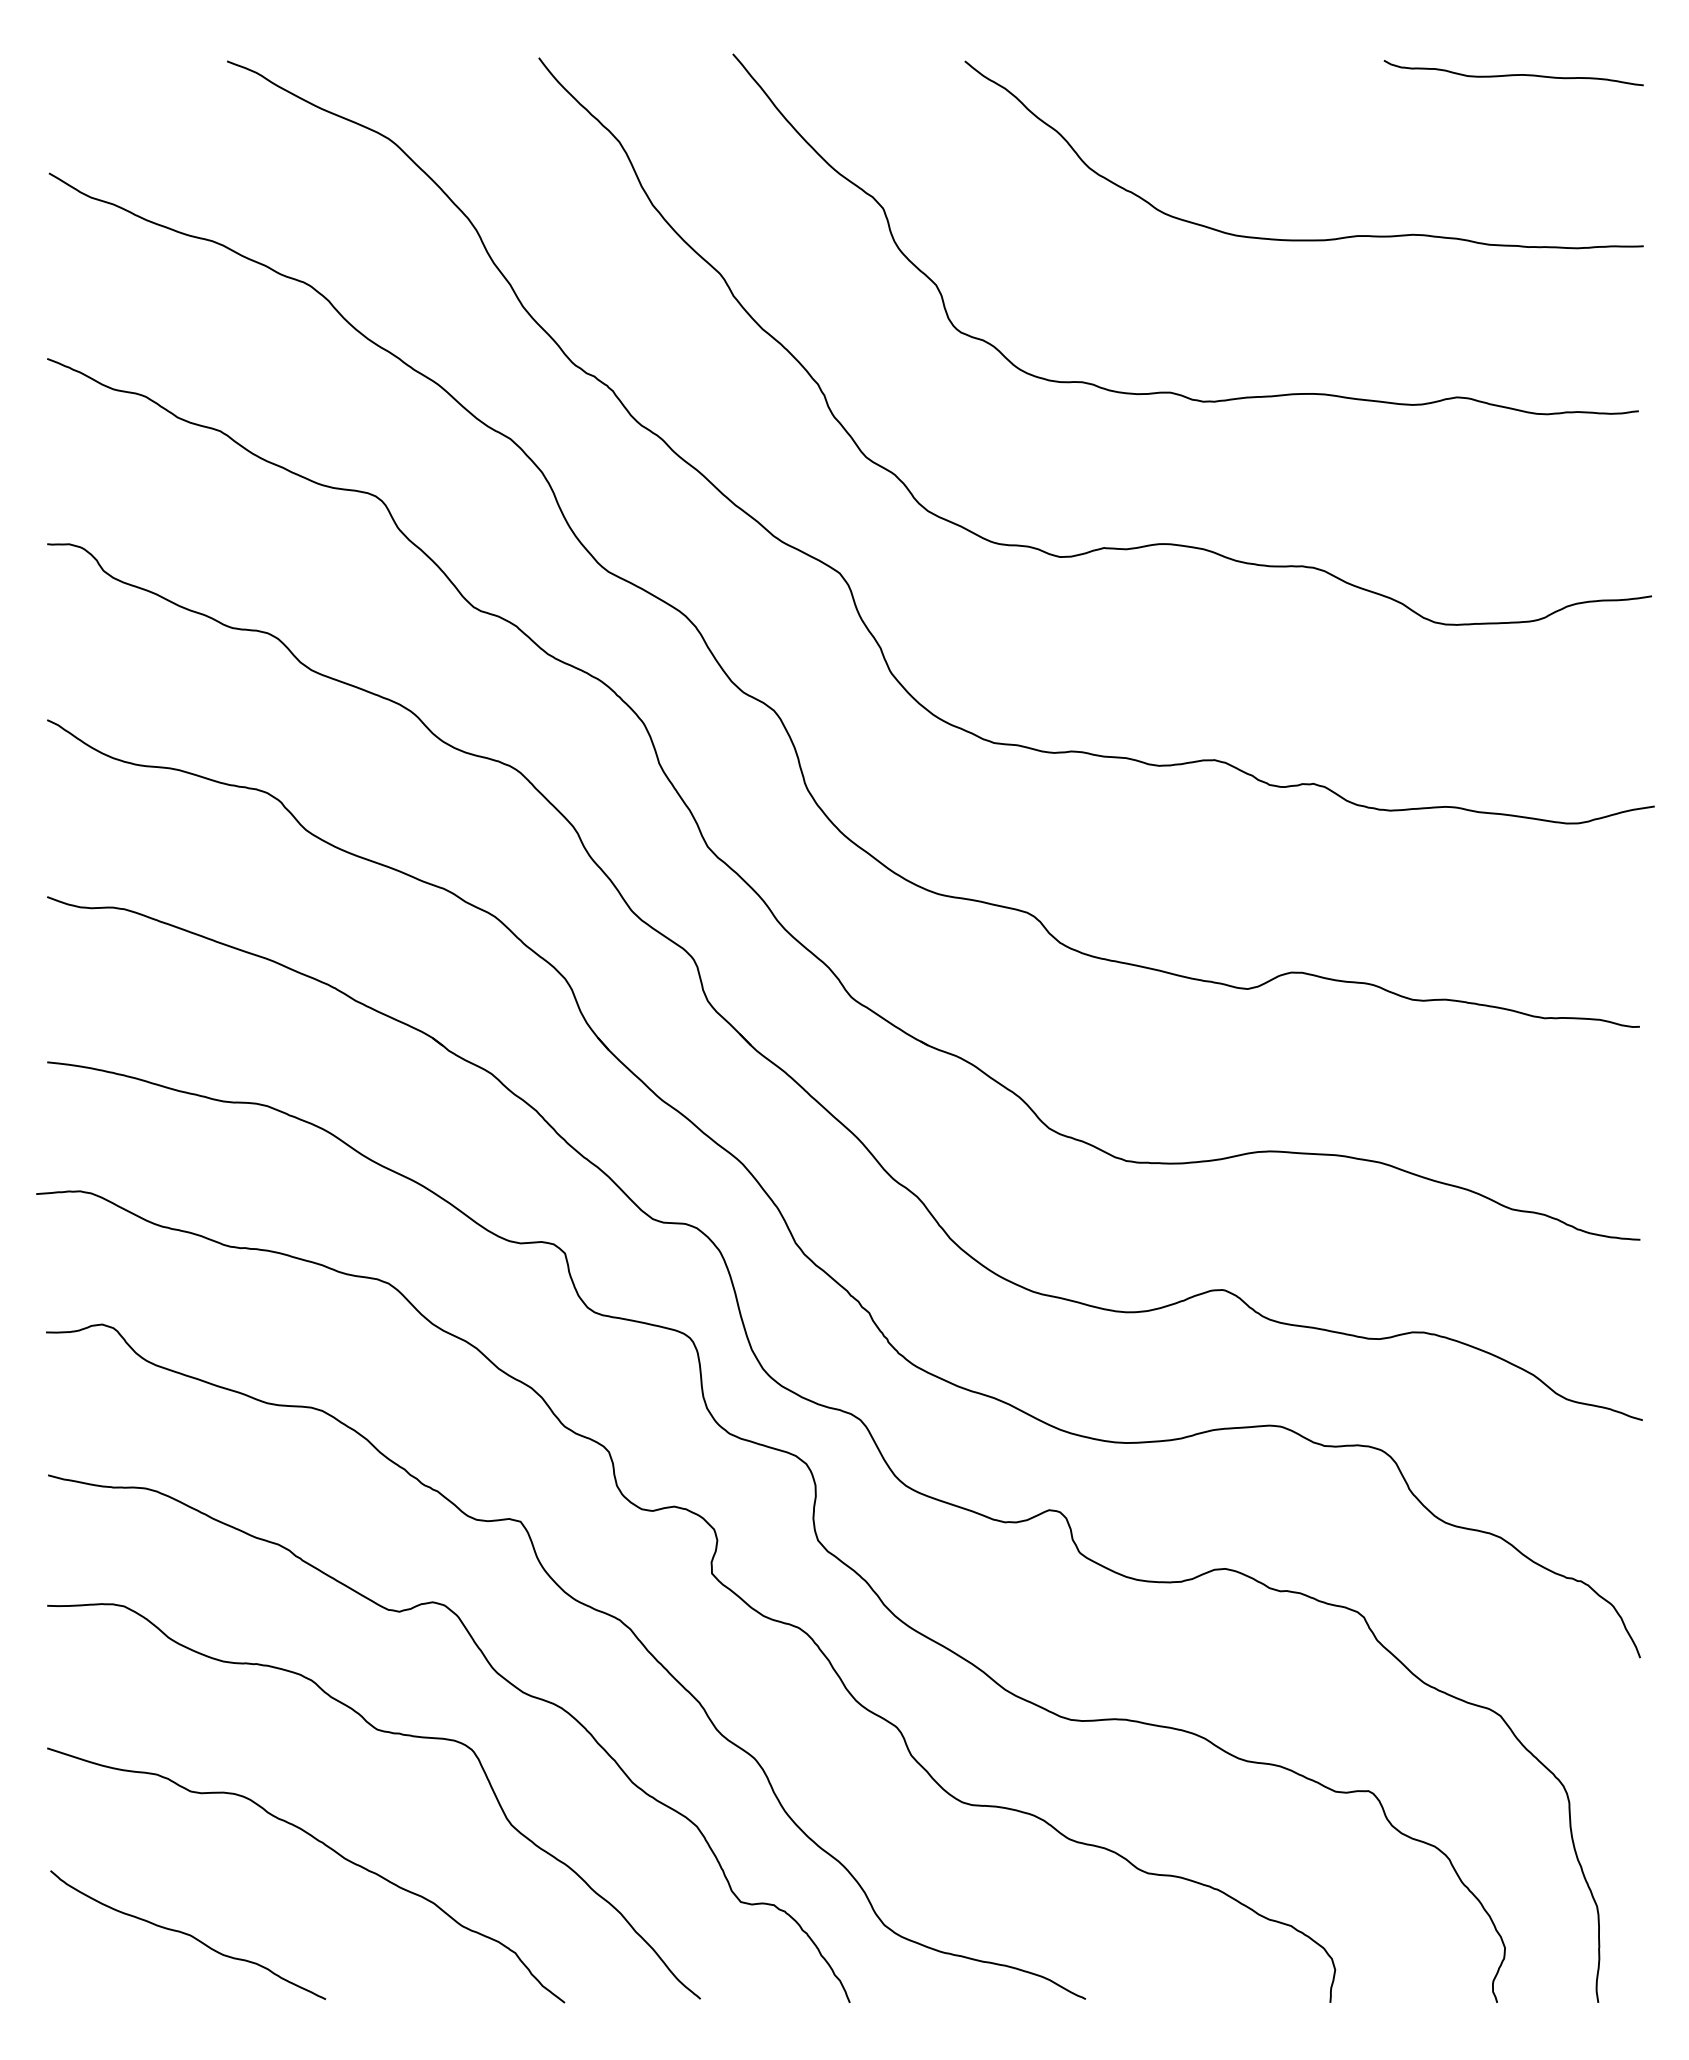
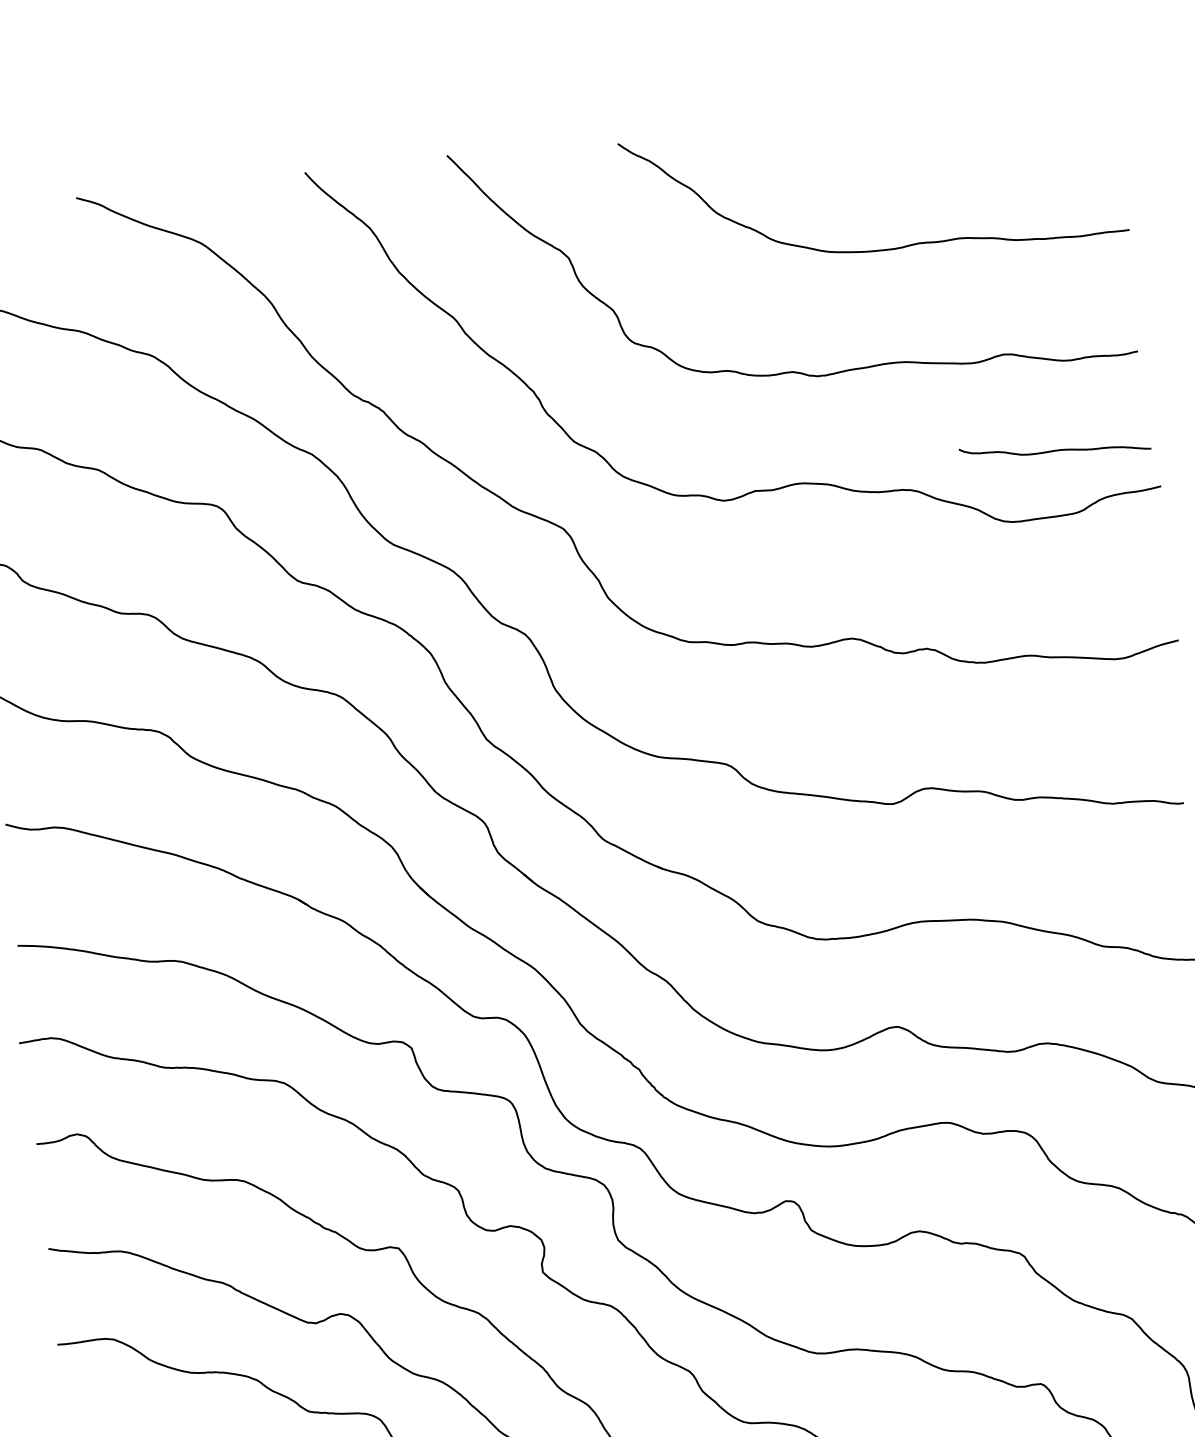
curve: (1513, 74) -> (1054, 450), moved

